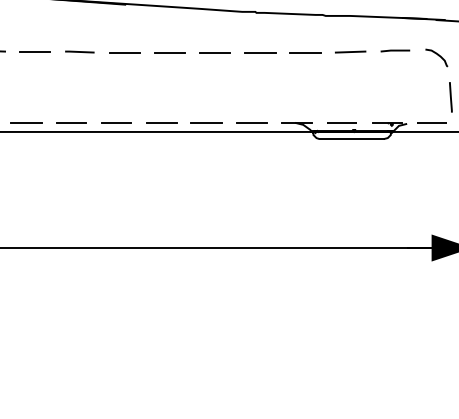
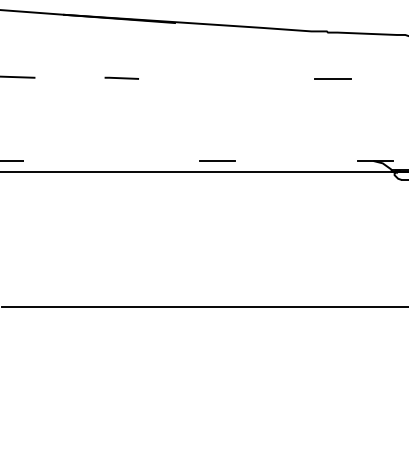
line: (34, 51) -> (68, 77), removed
line: (124, 52) -> (173, 78), removed
line: (169, 52) -> (226, 78), removed
line: (215, 52) -> (280, 78), removed
line: (305, 52) -> (385, 78), removed
line: (26, 122) -> (59, 160), removed
line: (71, 122) -> (112, 160), removed
line: (116, 122) -> (164, 160), removed
line: (206, 122) -> (269, 160), removed
line: (251, 122) -> (322, 160), removed

